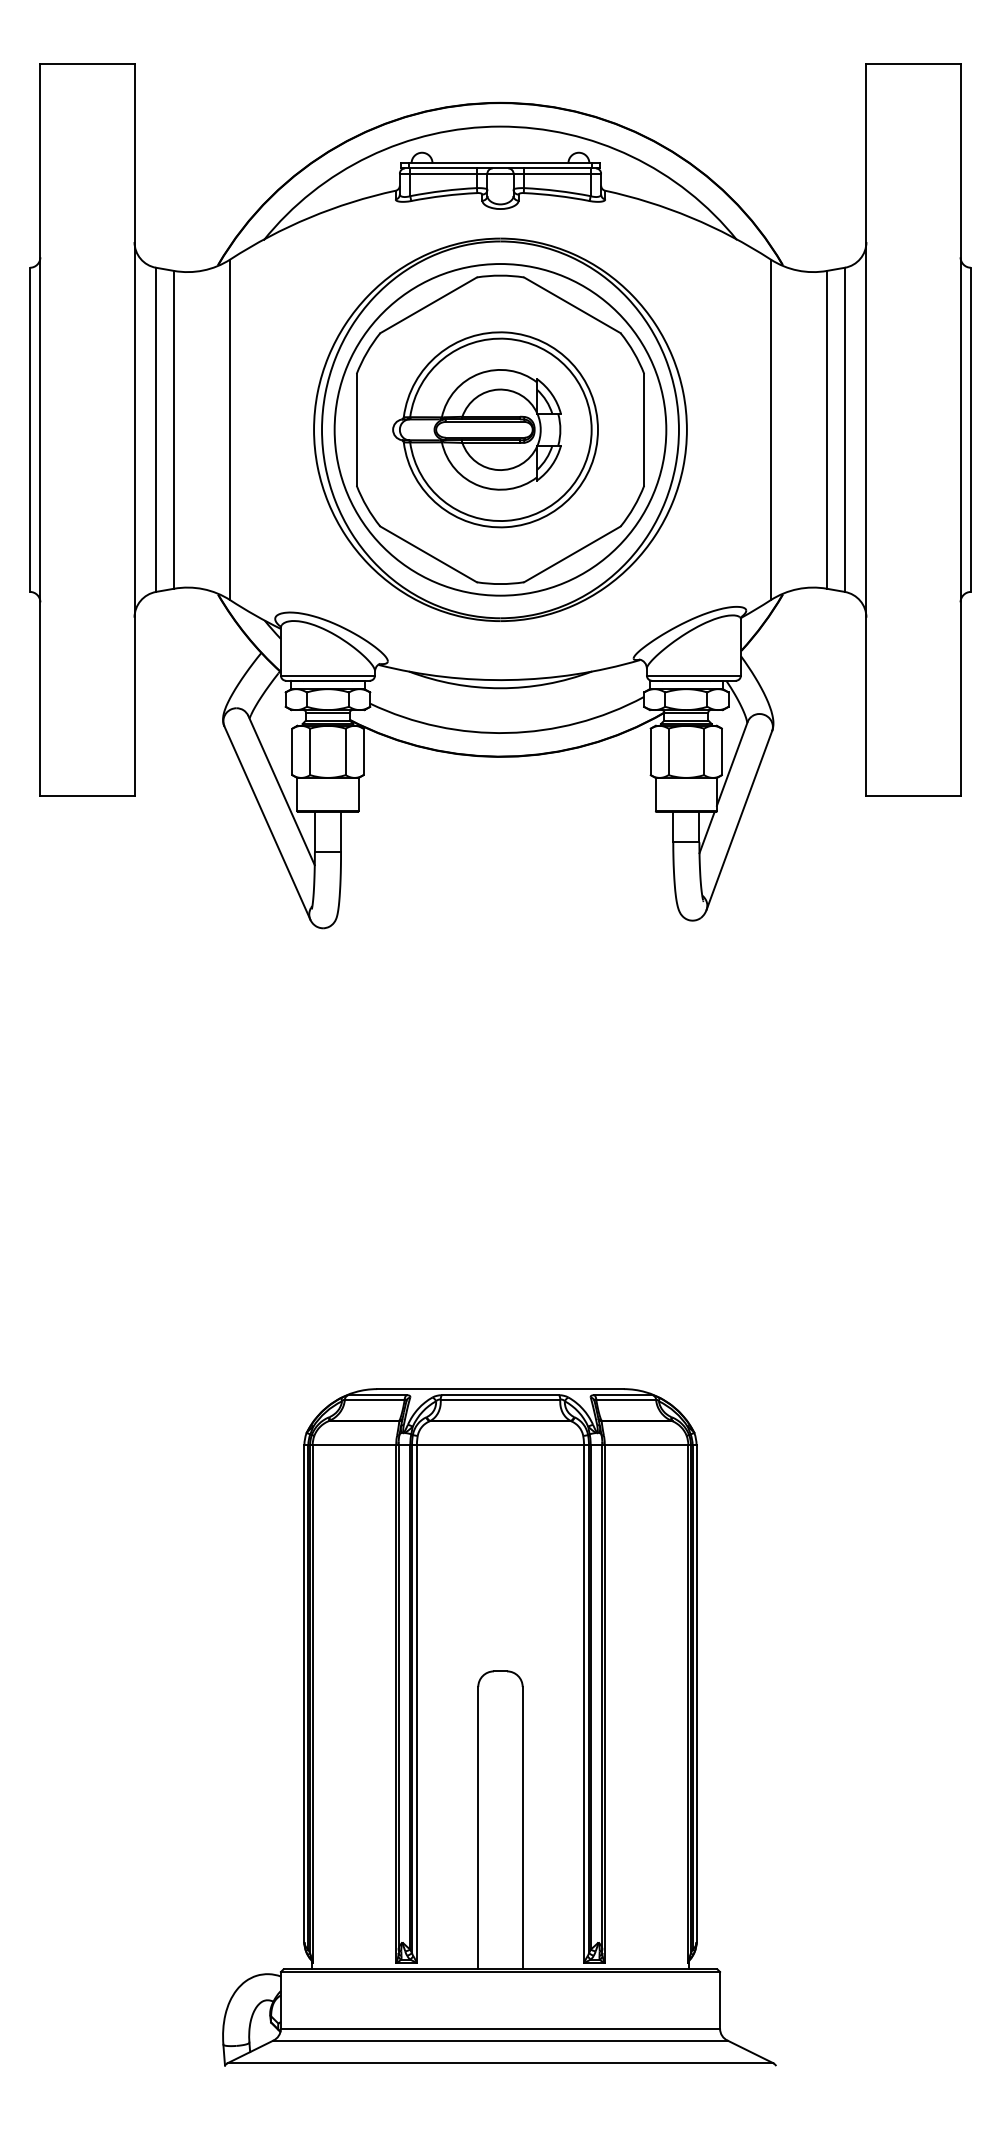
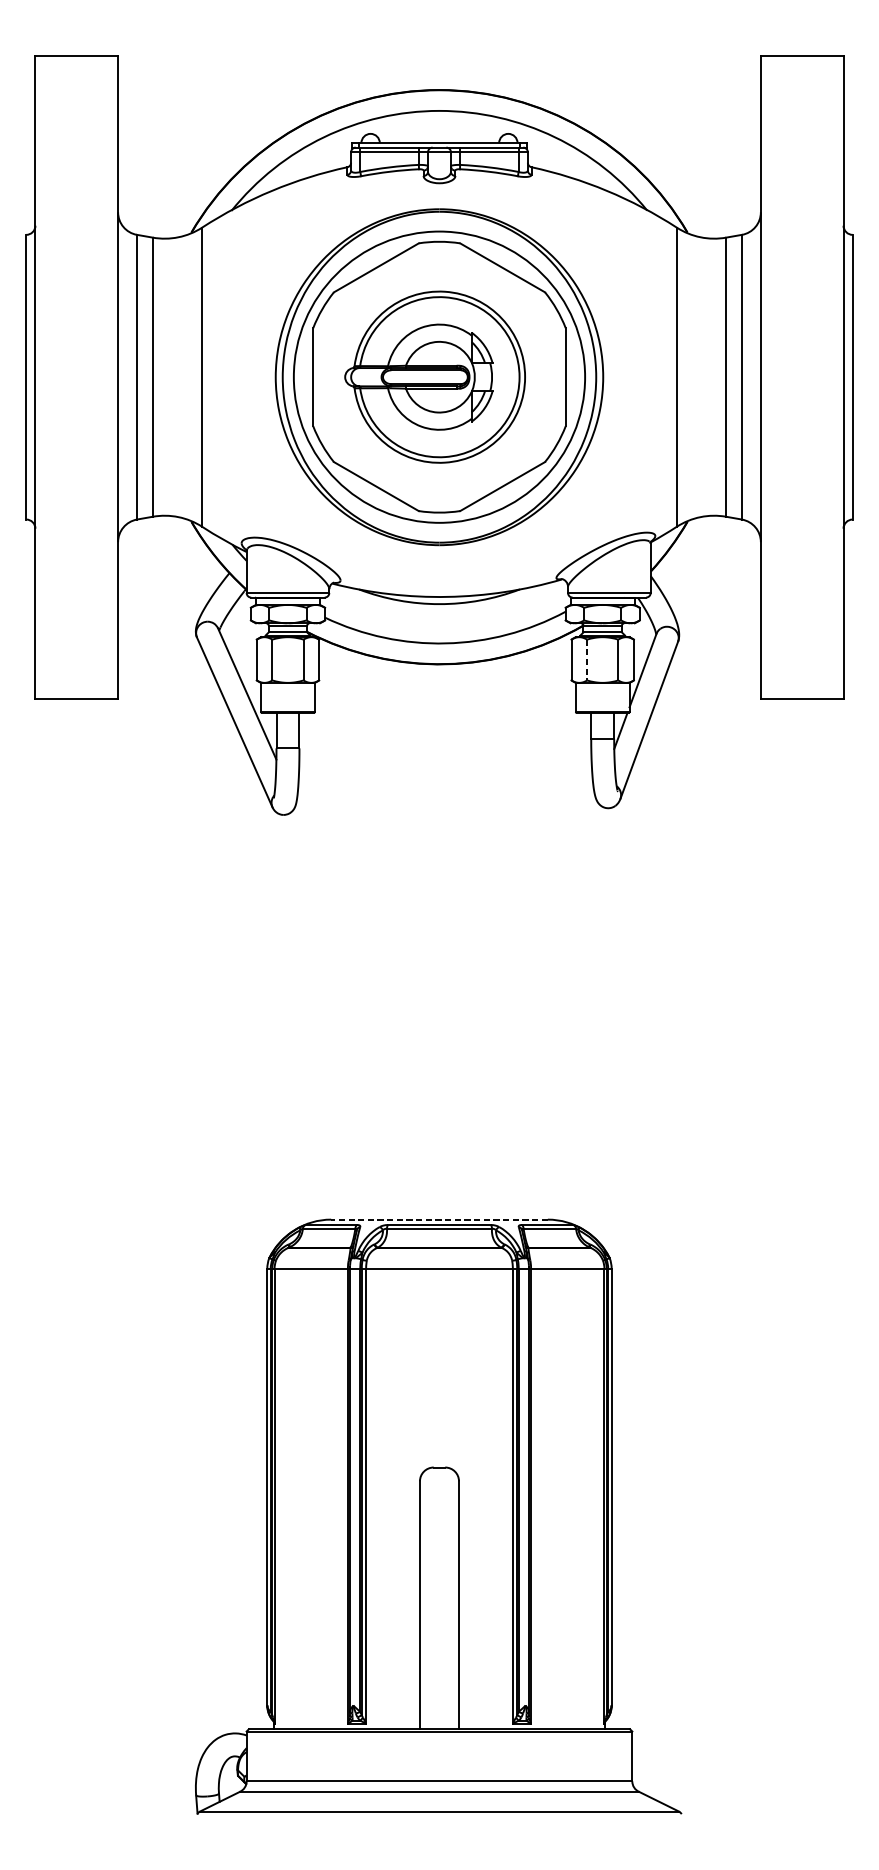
line: (668, 752) -> (587, 660), solid -> dashed
line: (500, 1389) -> (439, 1219), solid -> dashed

